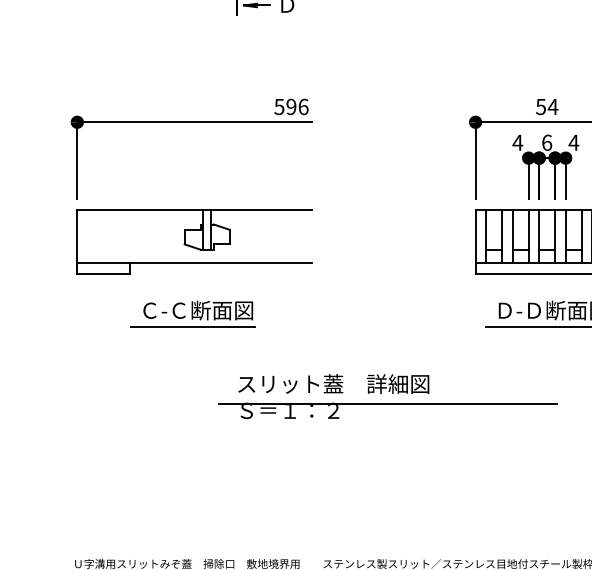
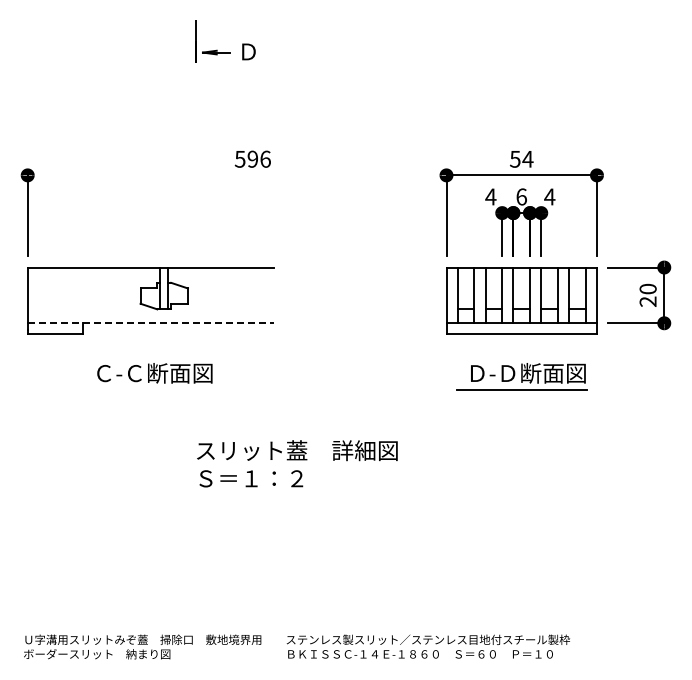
line: (194, 122) -> (150, 175), removed
line: (195, 263) -> (151, 323), solid -> dashed
line: (192, 326) -> (148, 390), removed
line: (388, 404) -> (354, 472), removed

